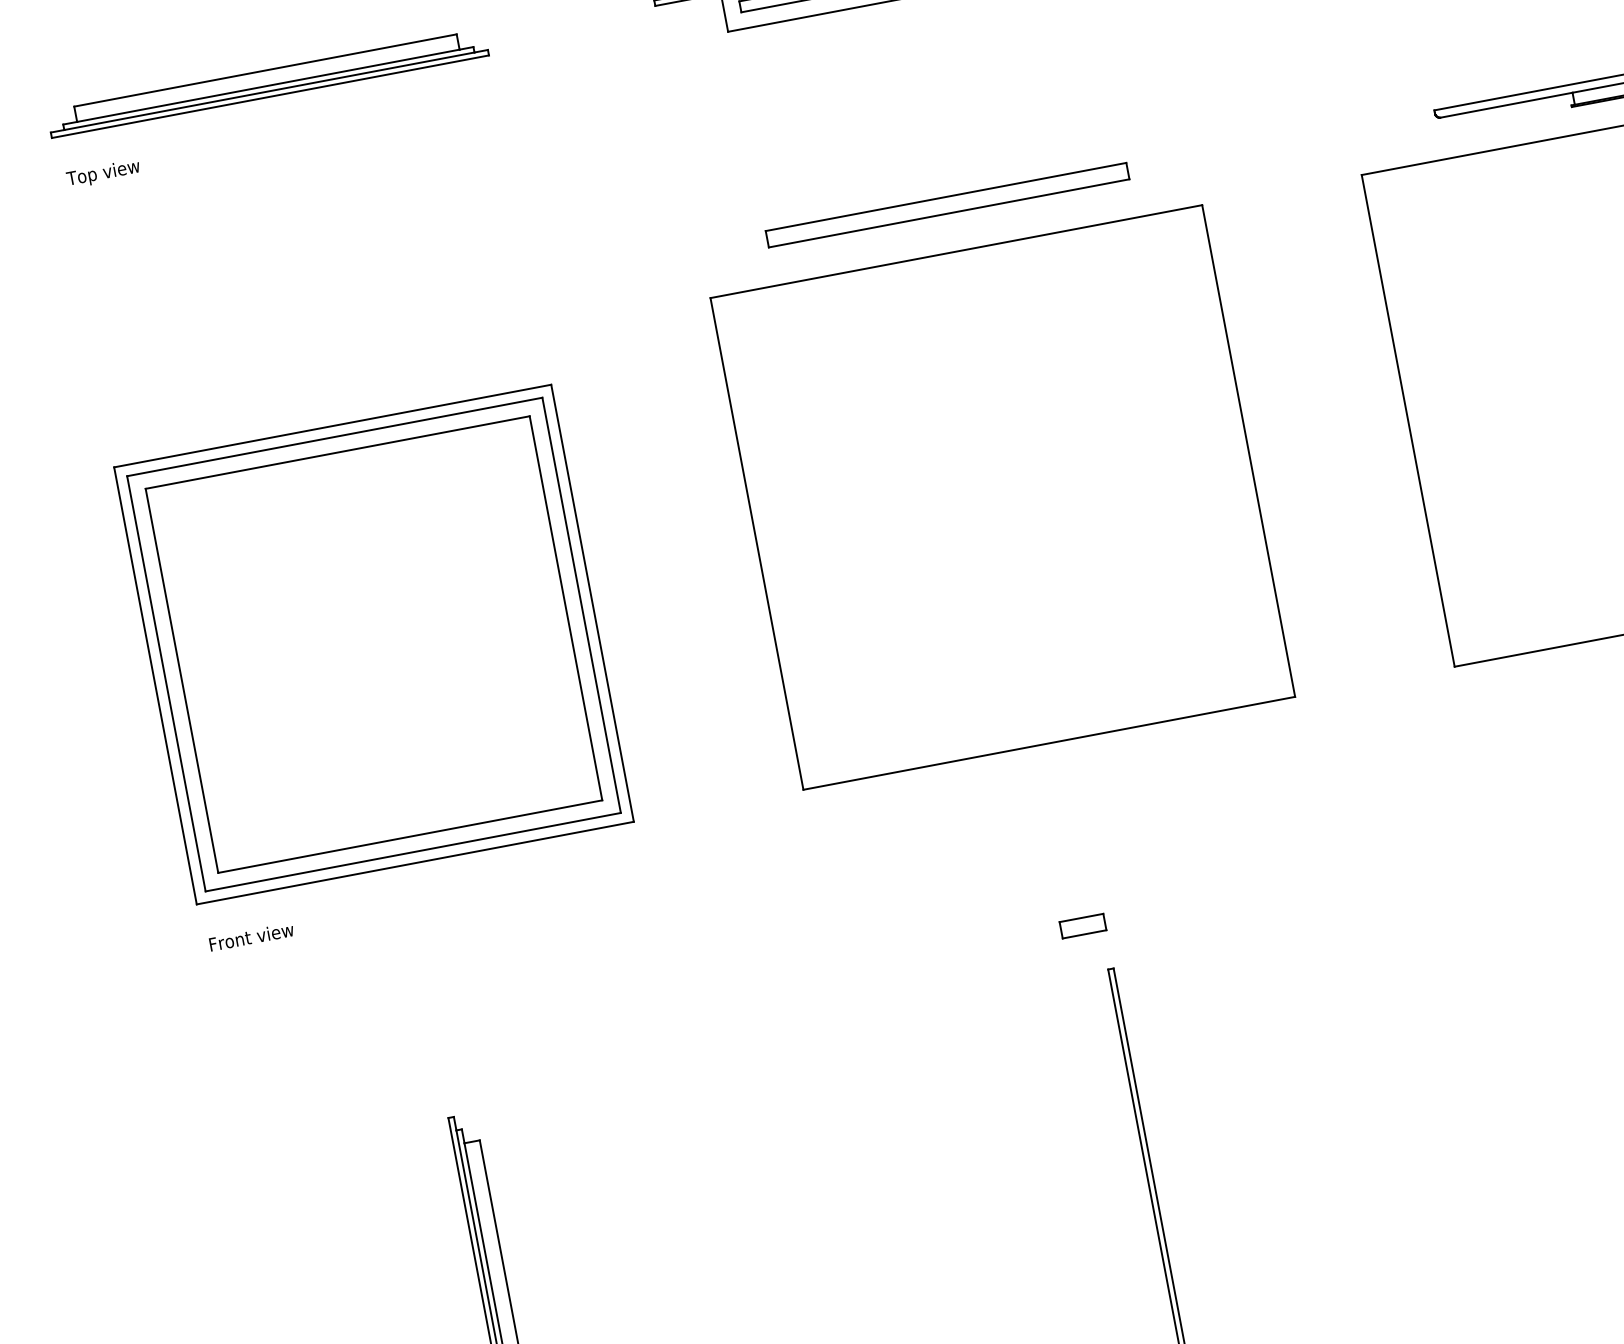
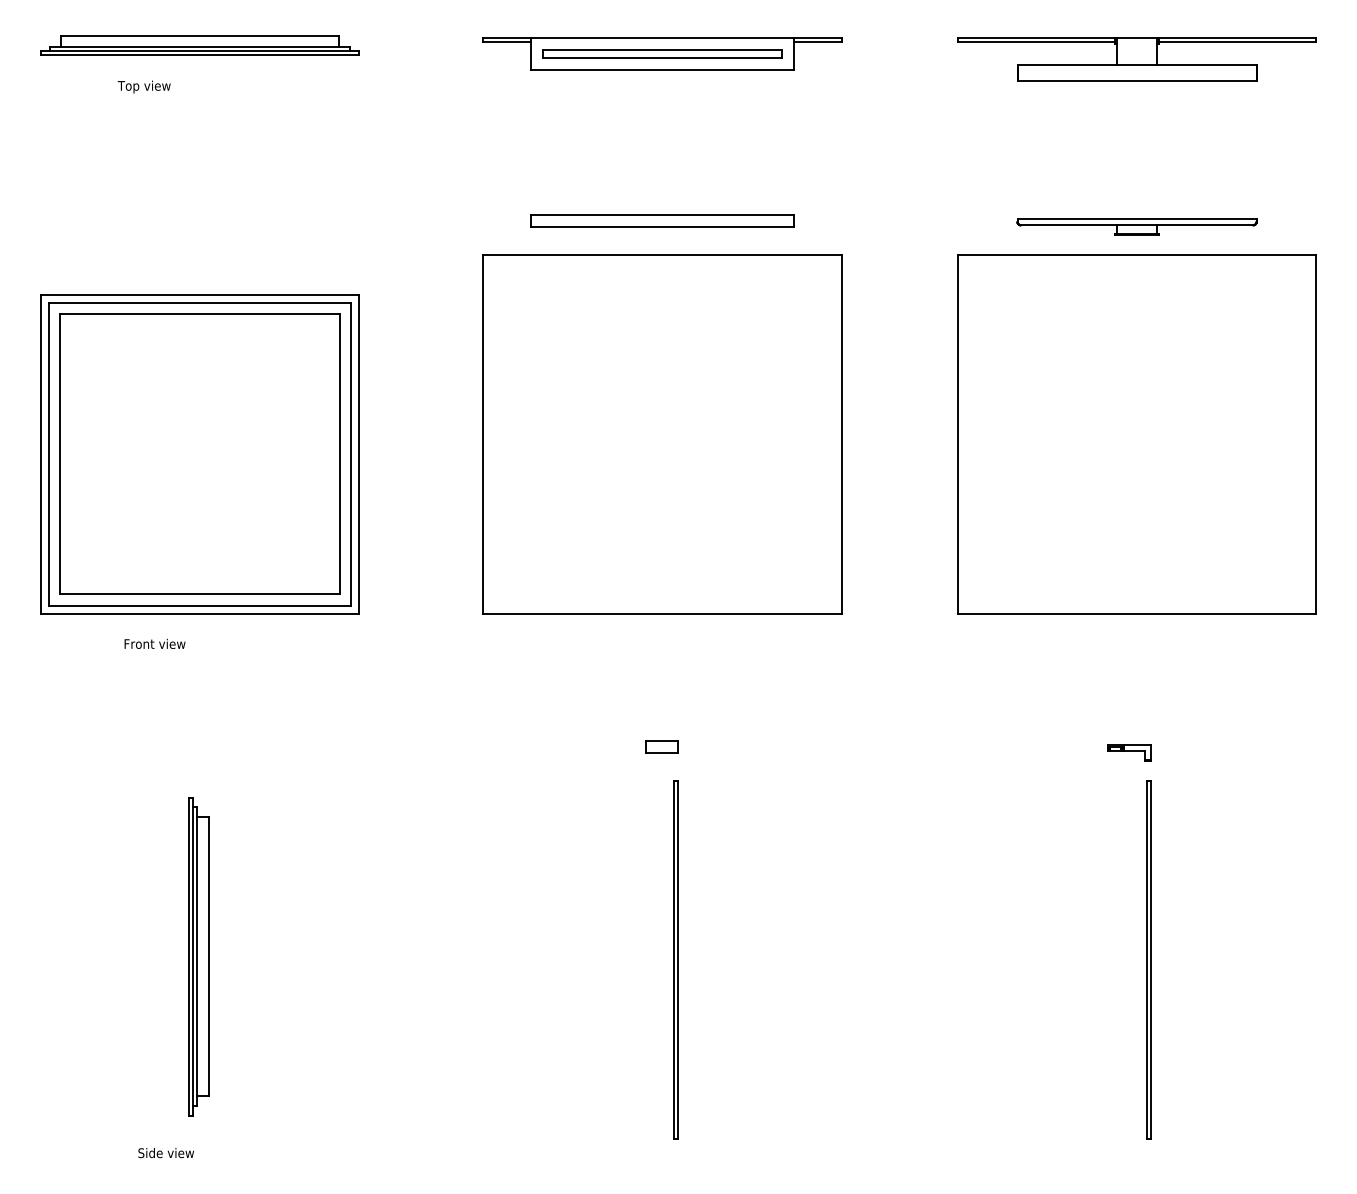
text: (102, 173) -> (143, 86), moved
text: (250, 936) -> (154, 643), moved

